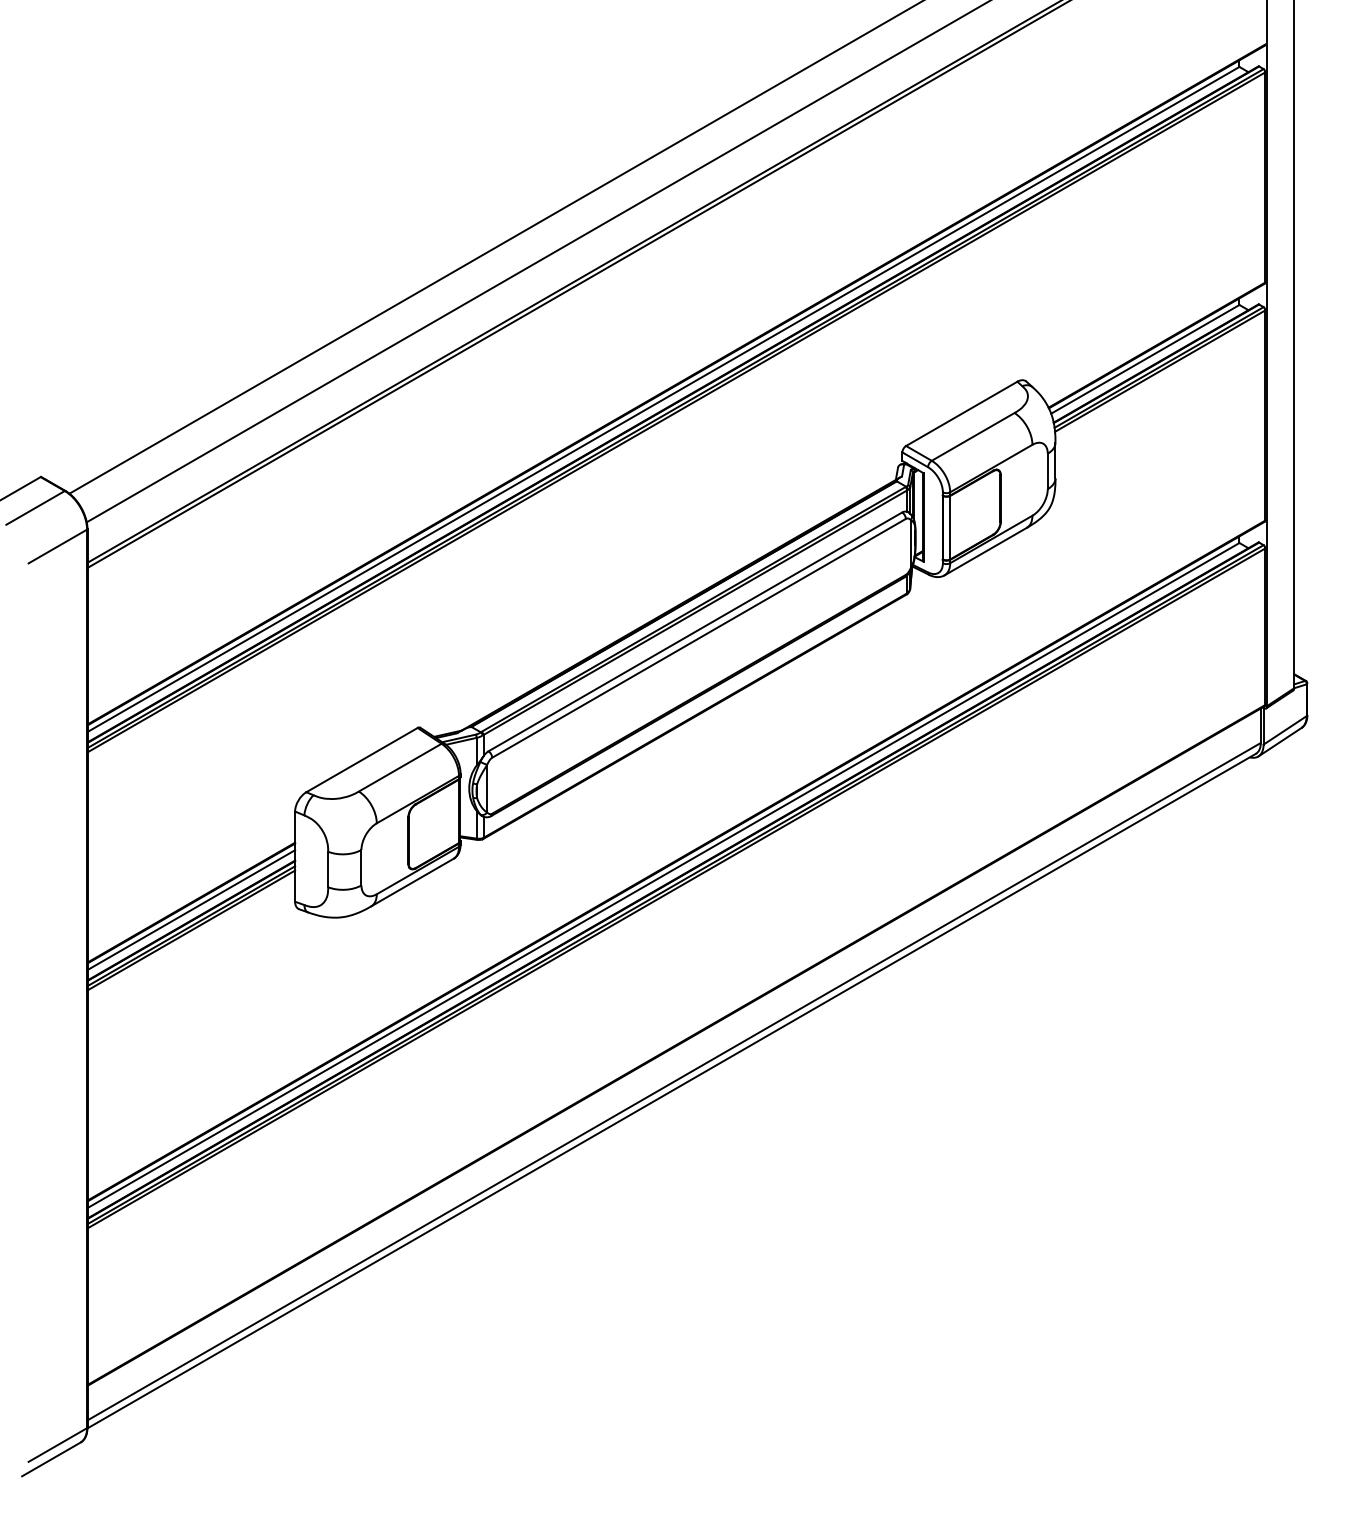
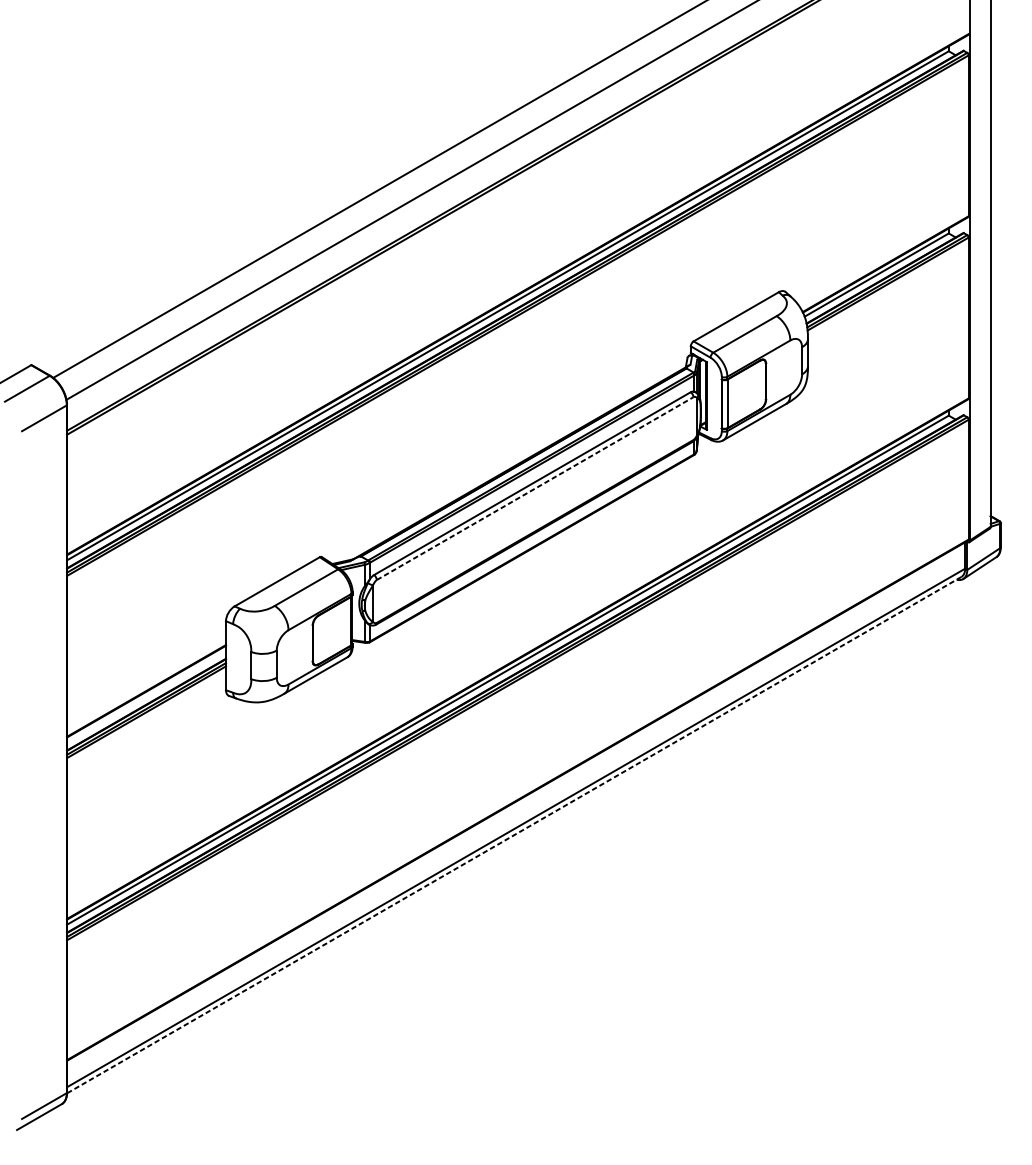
line: (699, 638) -> (535, 488), solid -> dashed
line: (191, 910) -> (146, 696), removed
line: (671, 1091) -> (514, 835), solid -> dashed

